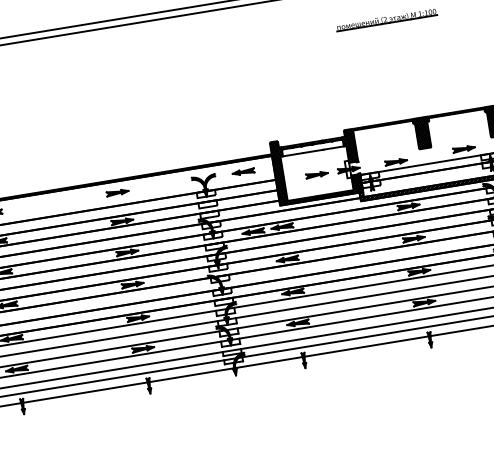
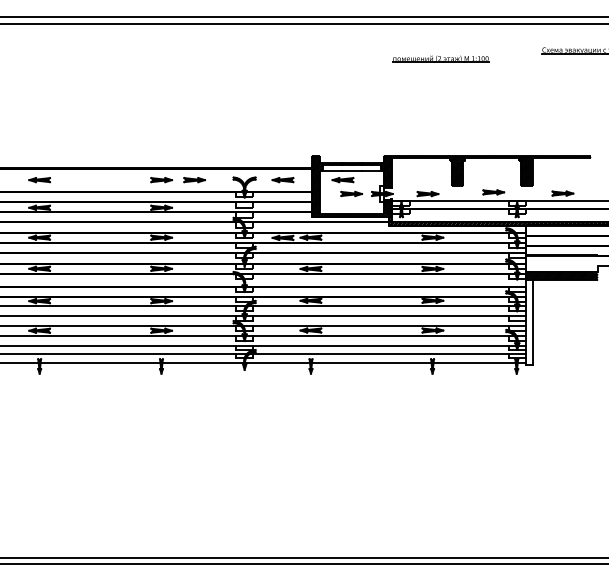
part: (305, 162) -> (342, 180), added
part: (151, 187) -> (194, 180), added

